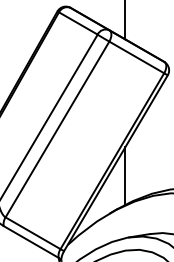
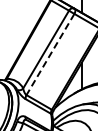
line: (57, 129) -> (50, 54), solid -> dashed

